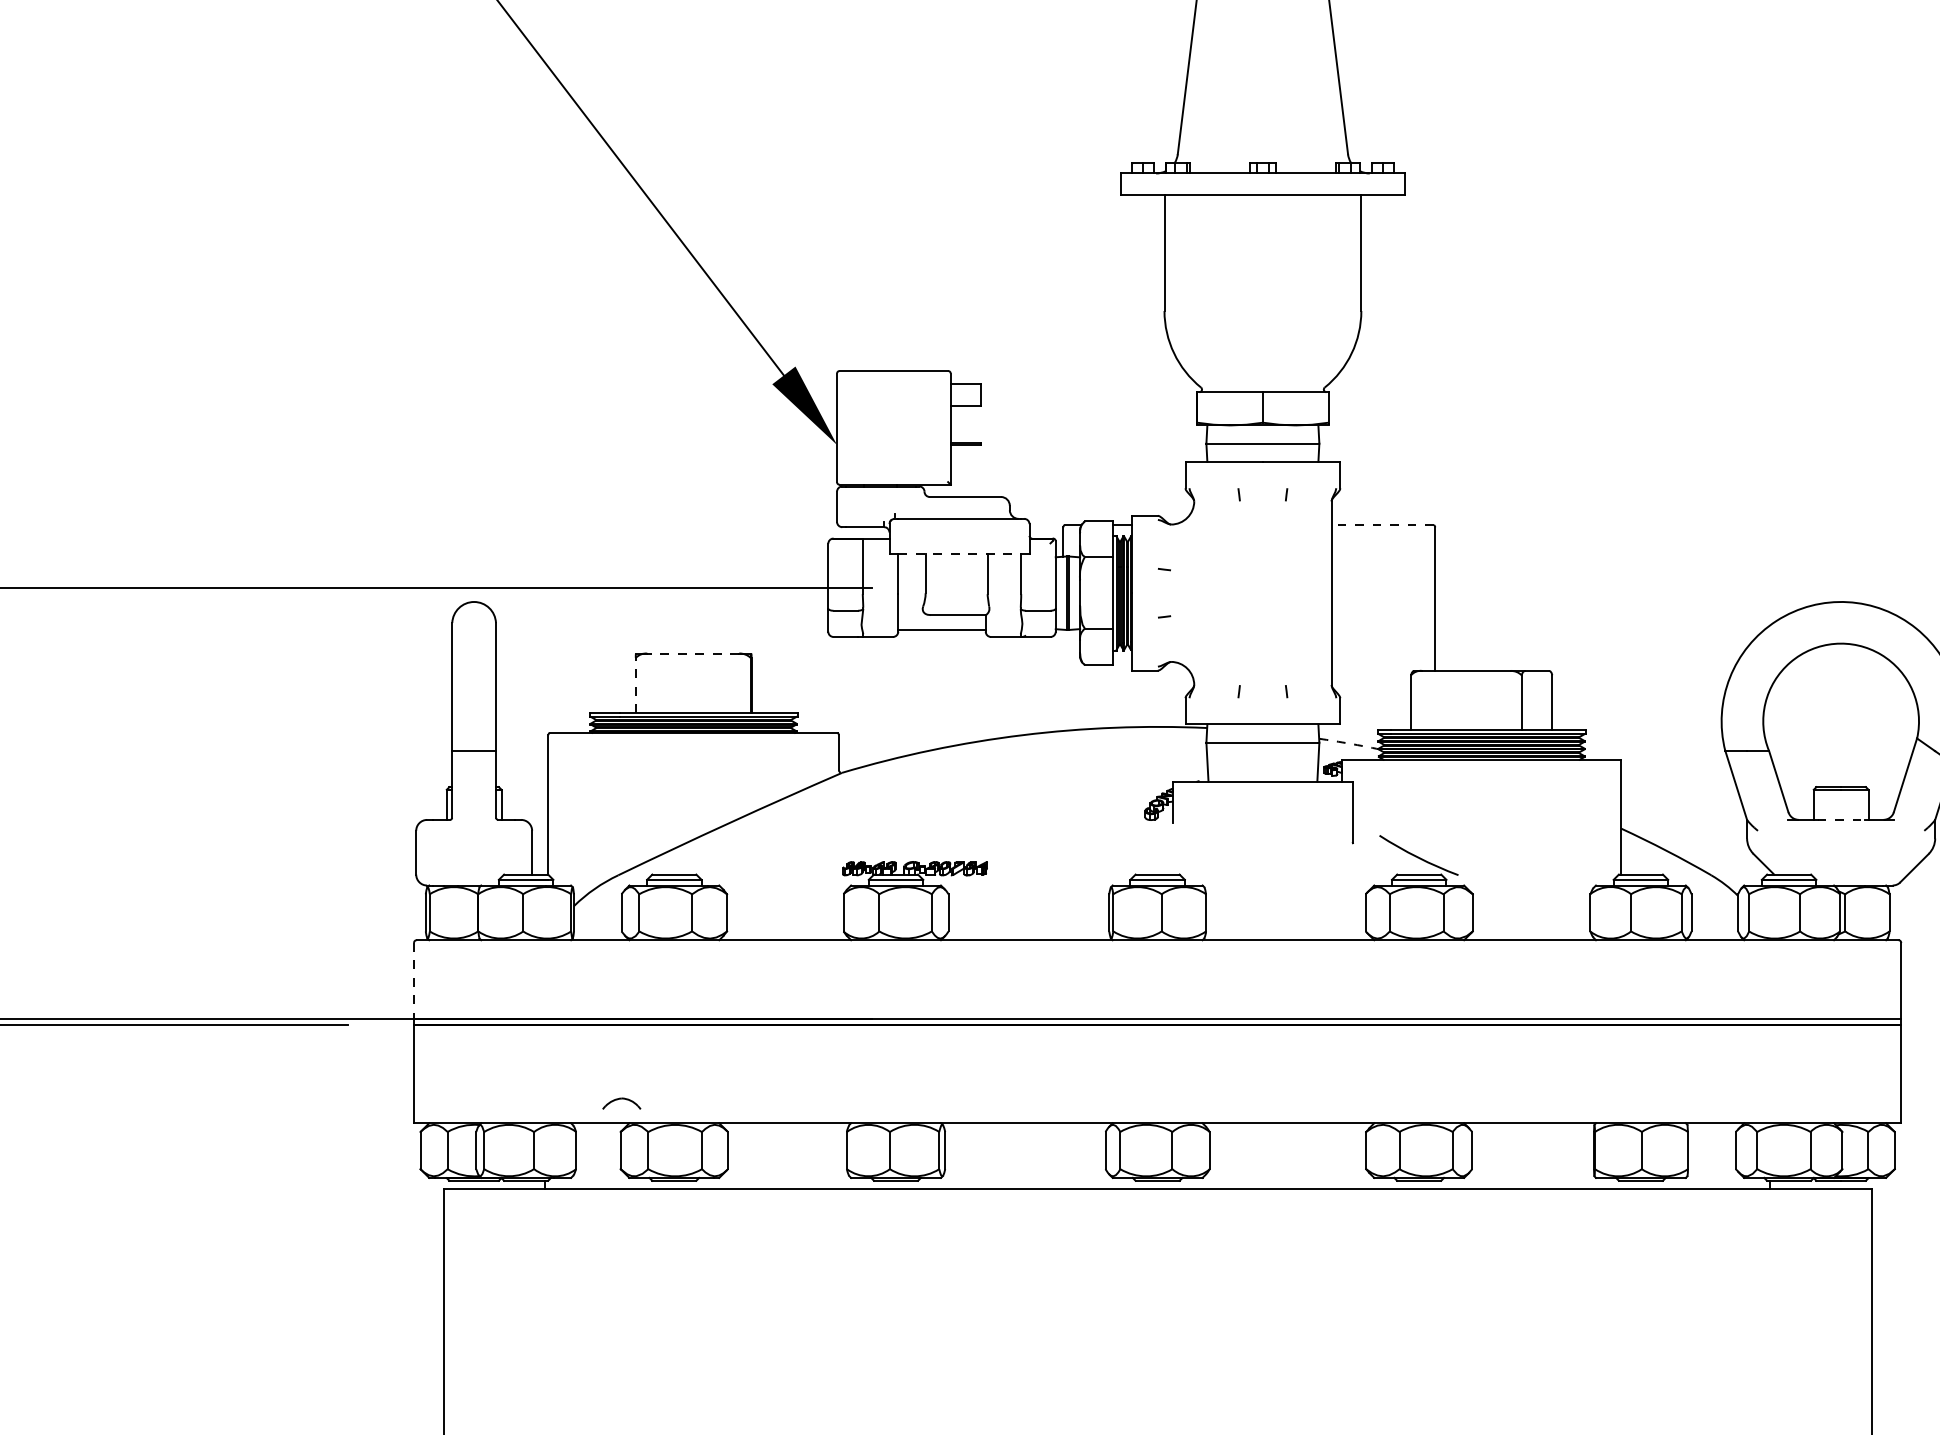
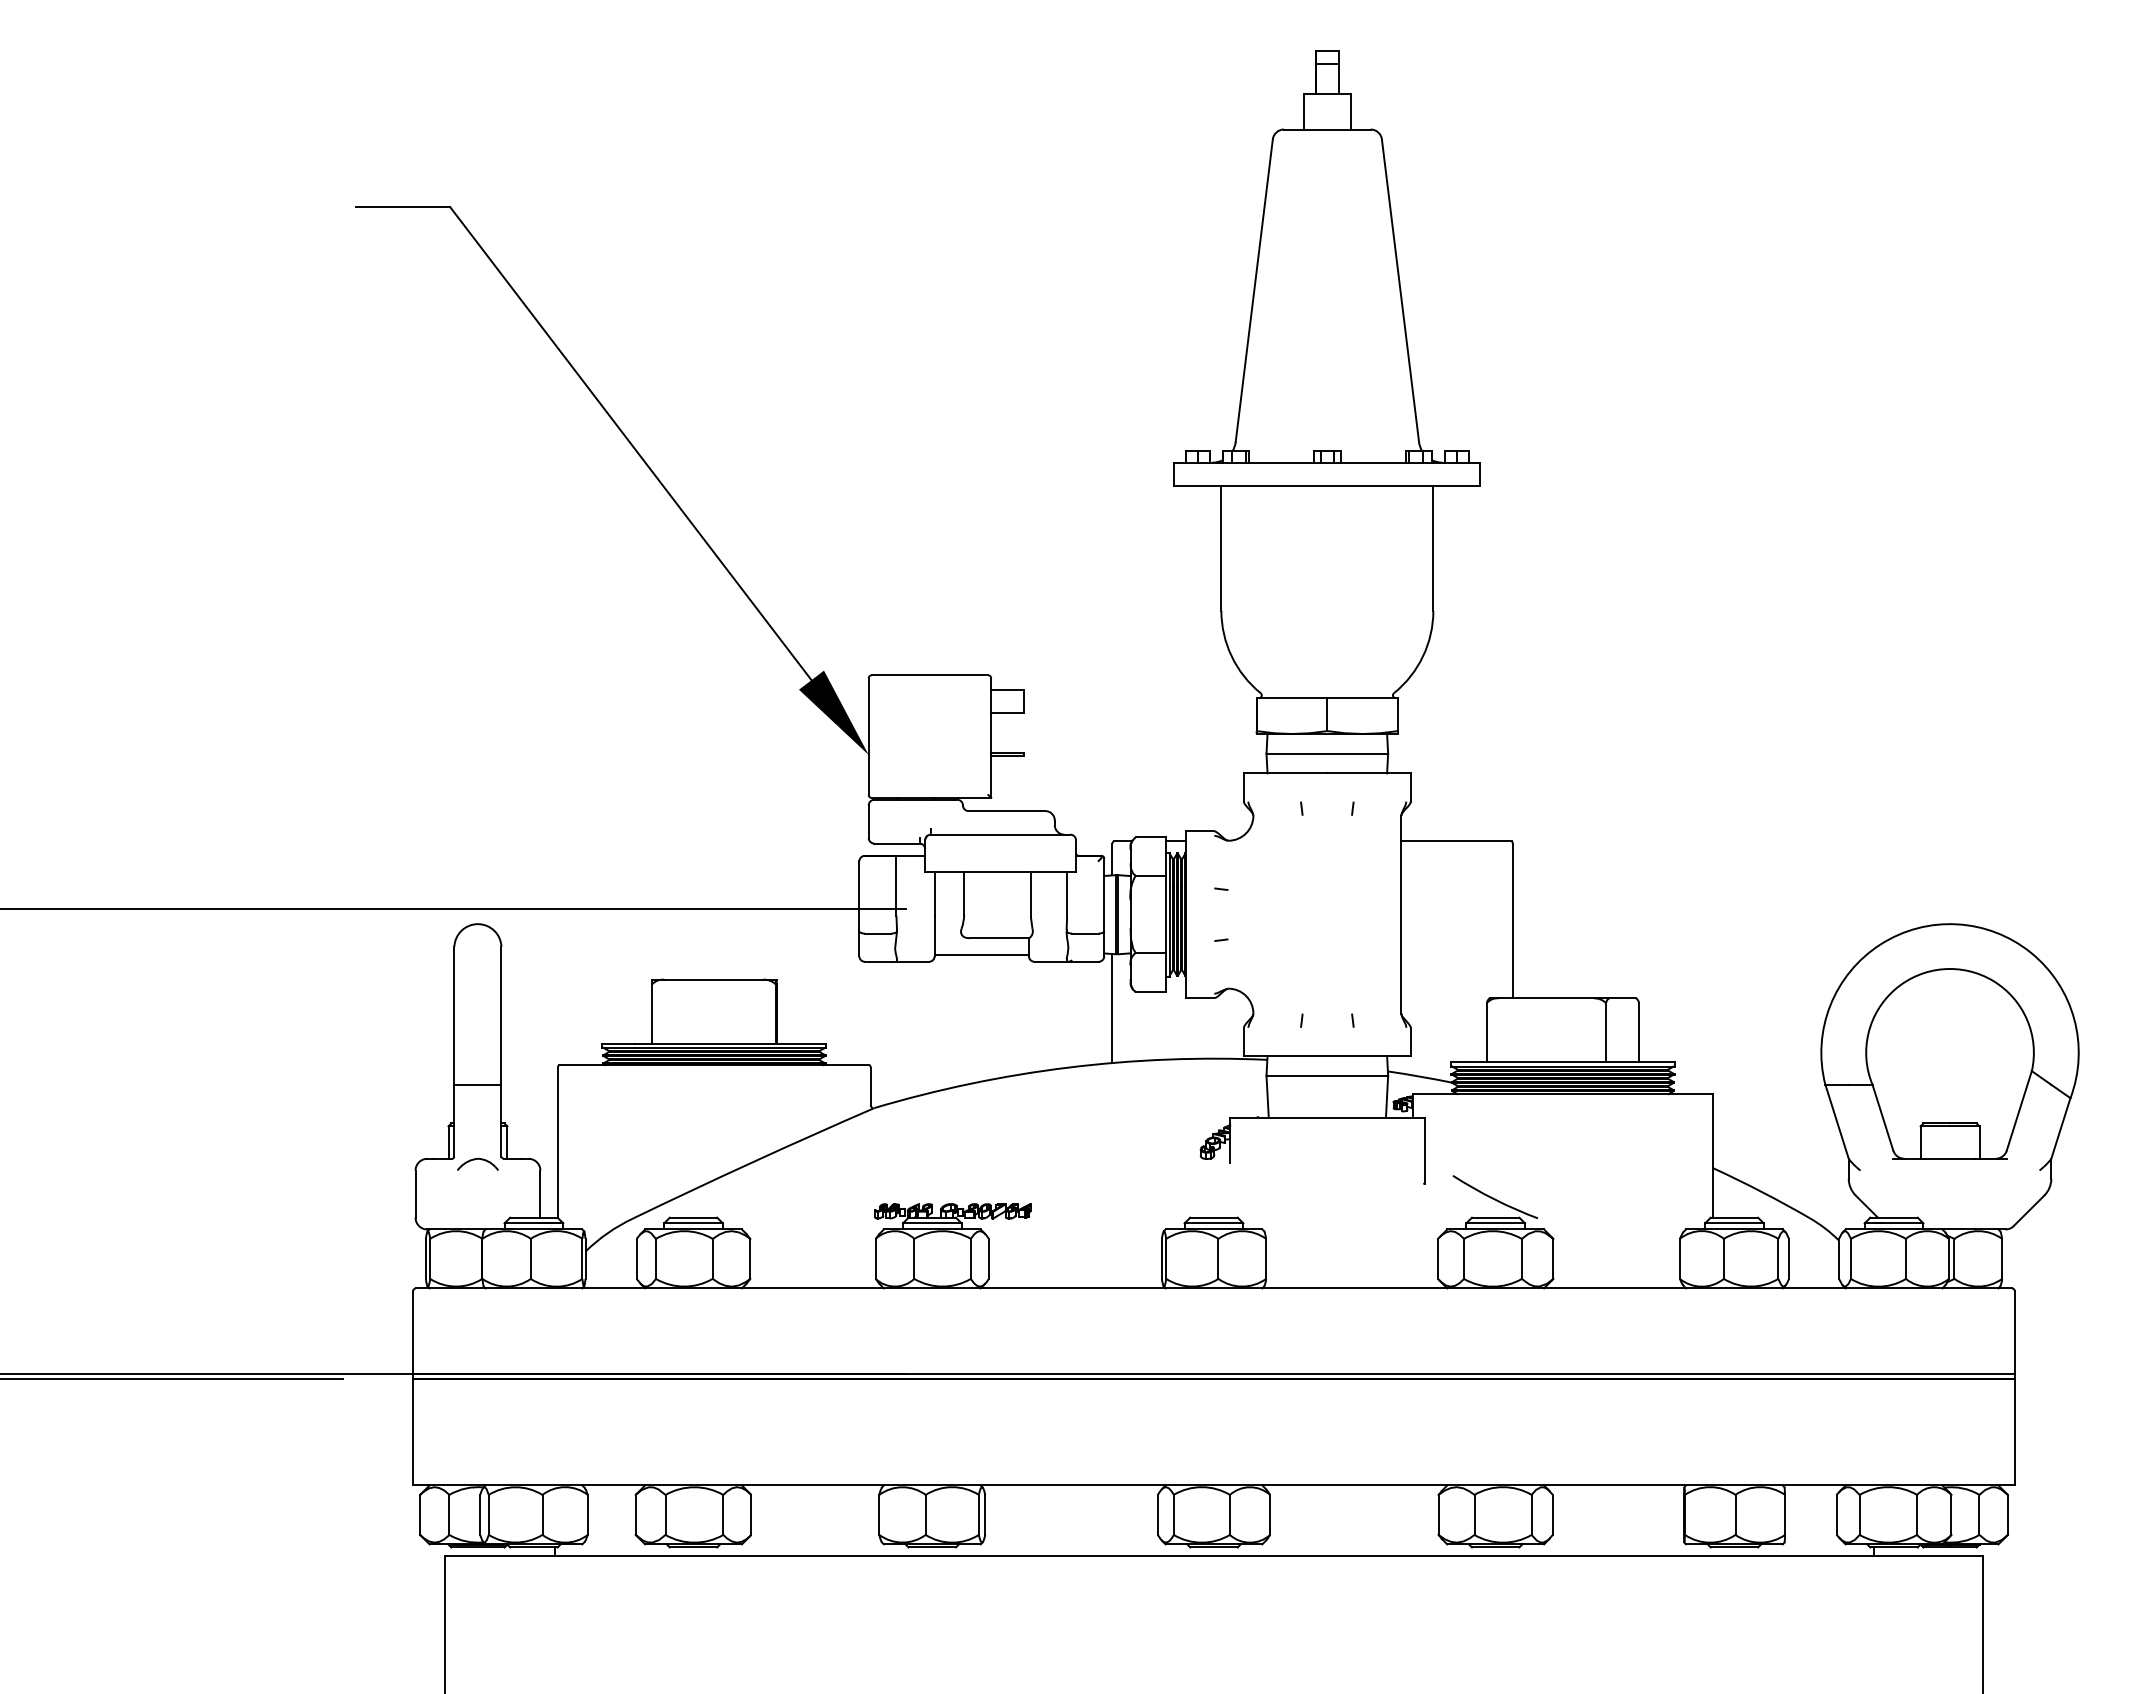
line: (1381, 525) -> (1455, 841), dashed -> solid
line: (959, 554) -> (1000, 872), dashed -> solid
line: (692, 653) -> (713, 979), dashed -> solid
line: (1063, 680) -> (1112, 1008), added
line: (636, 685) -> (652, 1014), dashed -> solid
arc: (1349, 743) -> (1420, 1076), dashed -> solid
line: (1841, 819) -> (1950, 1158), dashed -> solid
line: (414, 981) -> (413, 1332), dashed -> solid
part: (621, 1102) -> (477, 1163), moved

